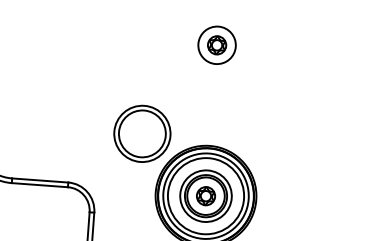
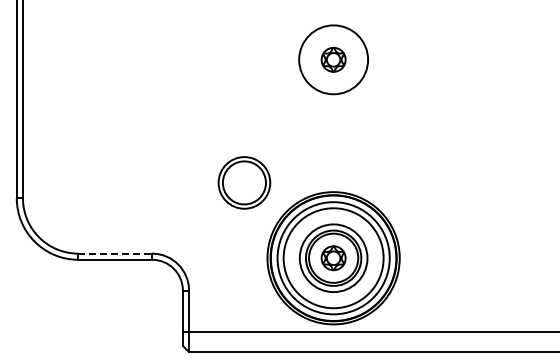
circle: (217, 45) -> (333, 59), size x1.4
part: (142, 133) -> (244, 182), size x0.7
line: (40, 180) -> (115, 253), solid -> dashed

